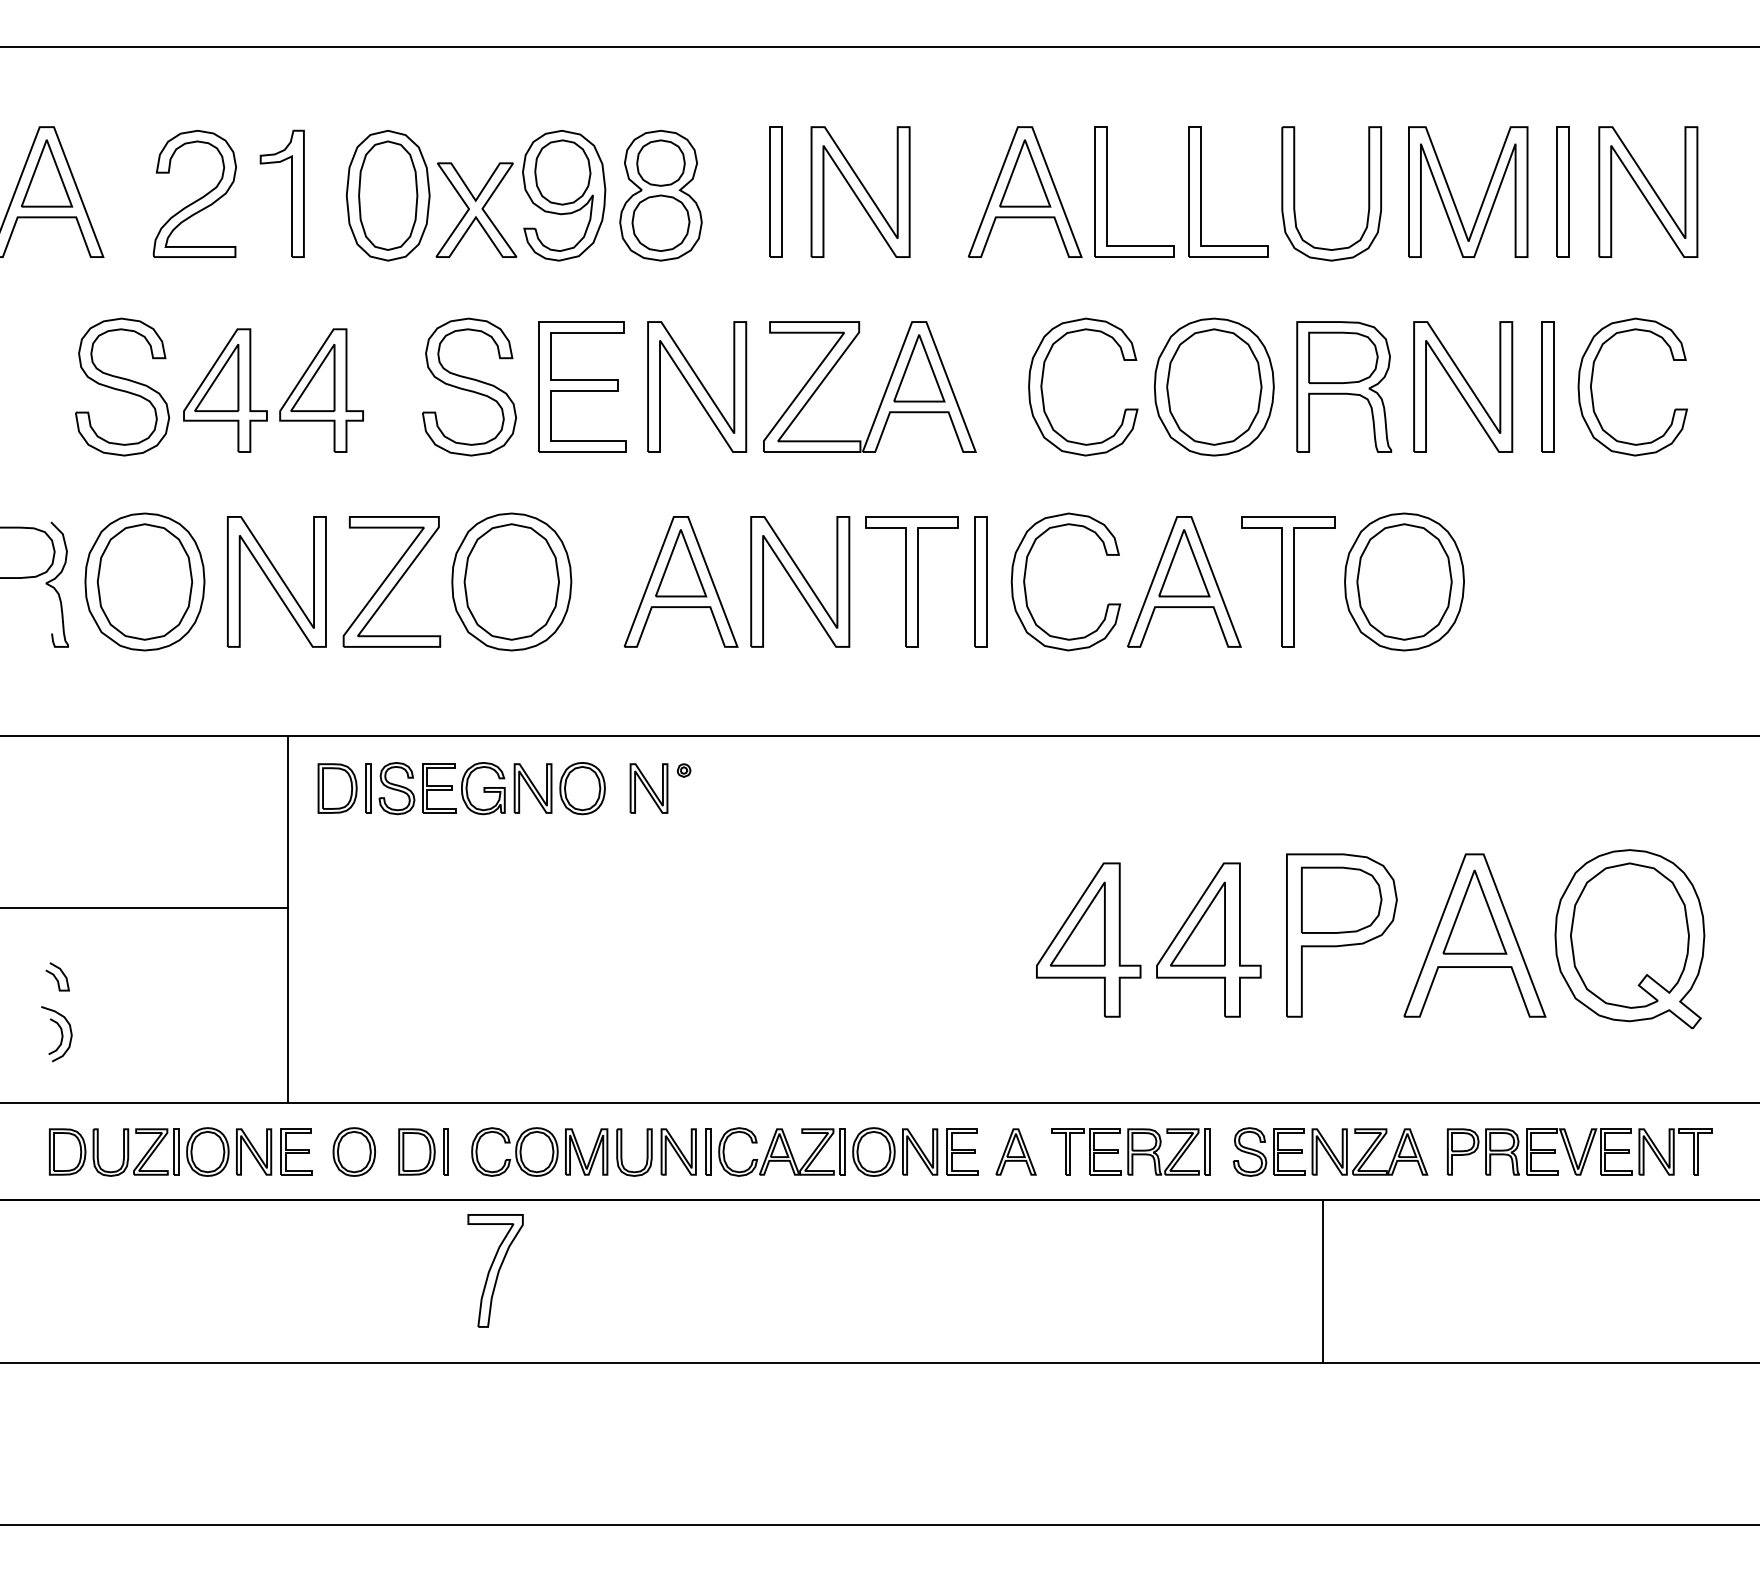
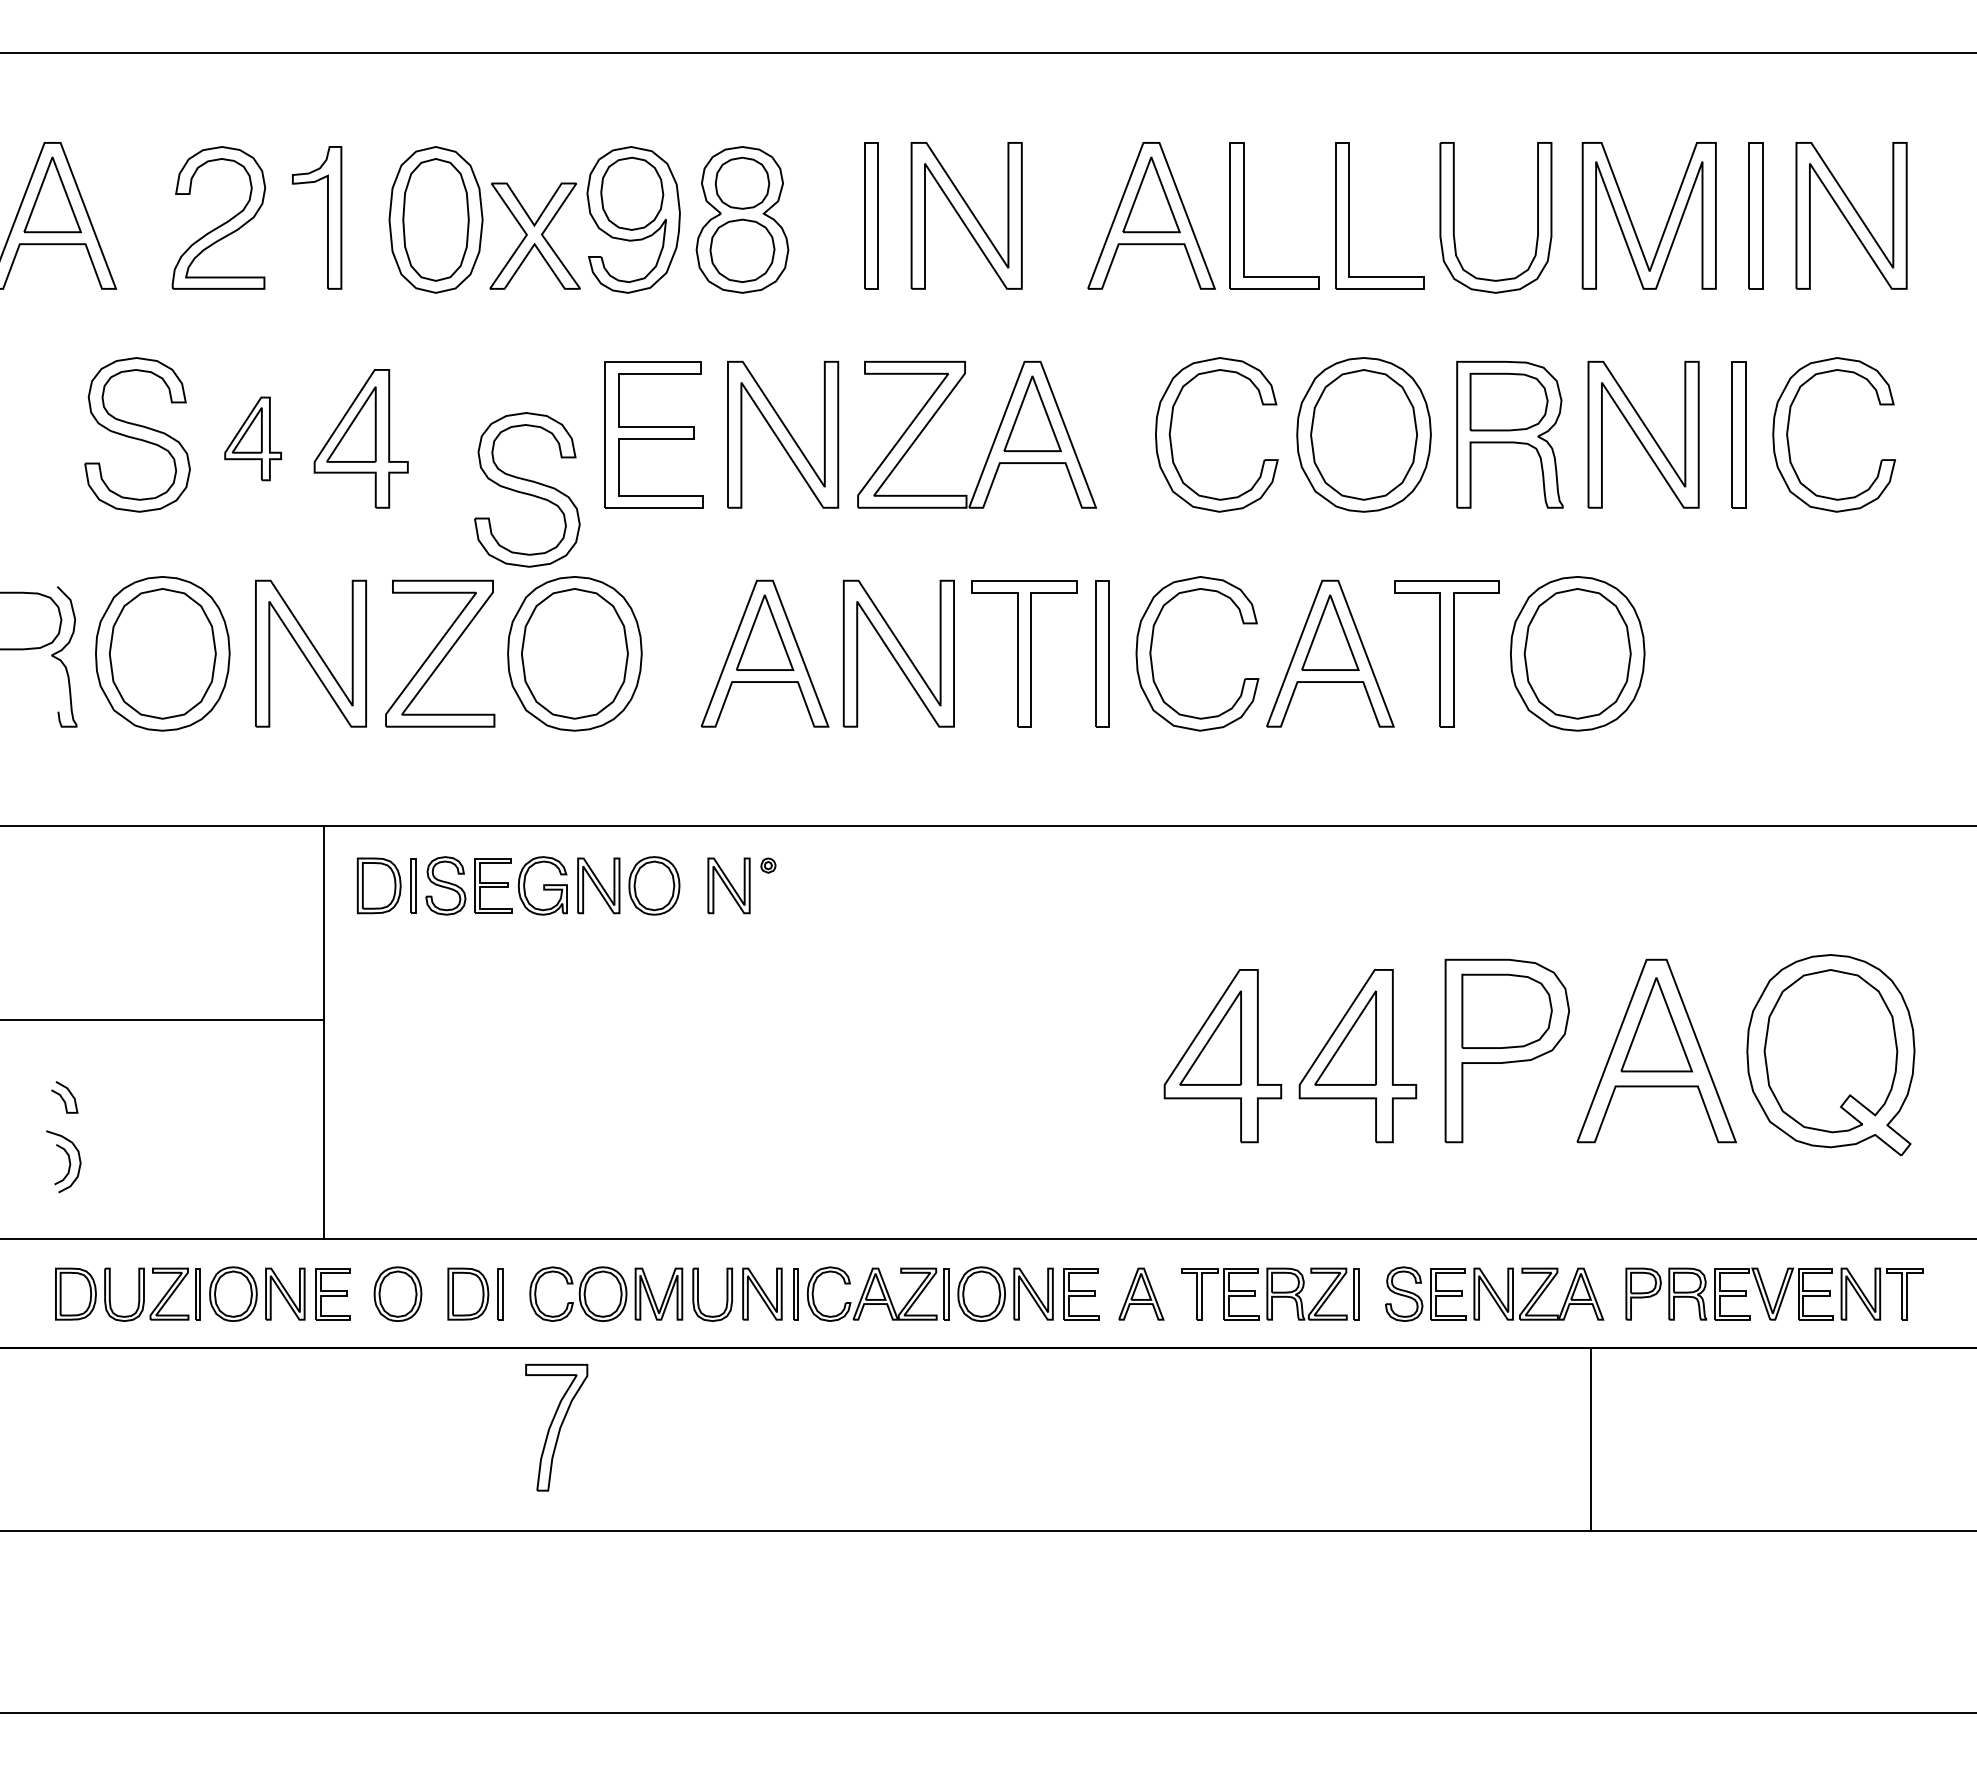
part: (469, 386) -> (527, 489), moved
part: (224, 390) -> (252, 438), size x0.6
line: (1323, 1281) -> (1590, 1439), moved

